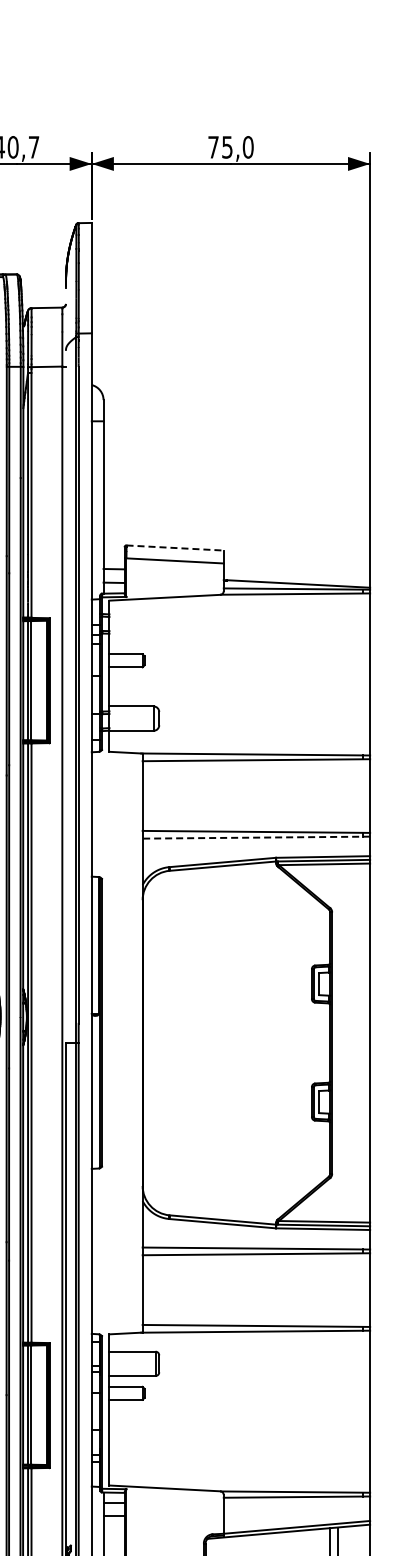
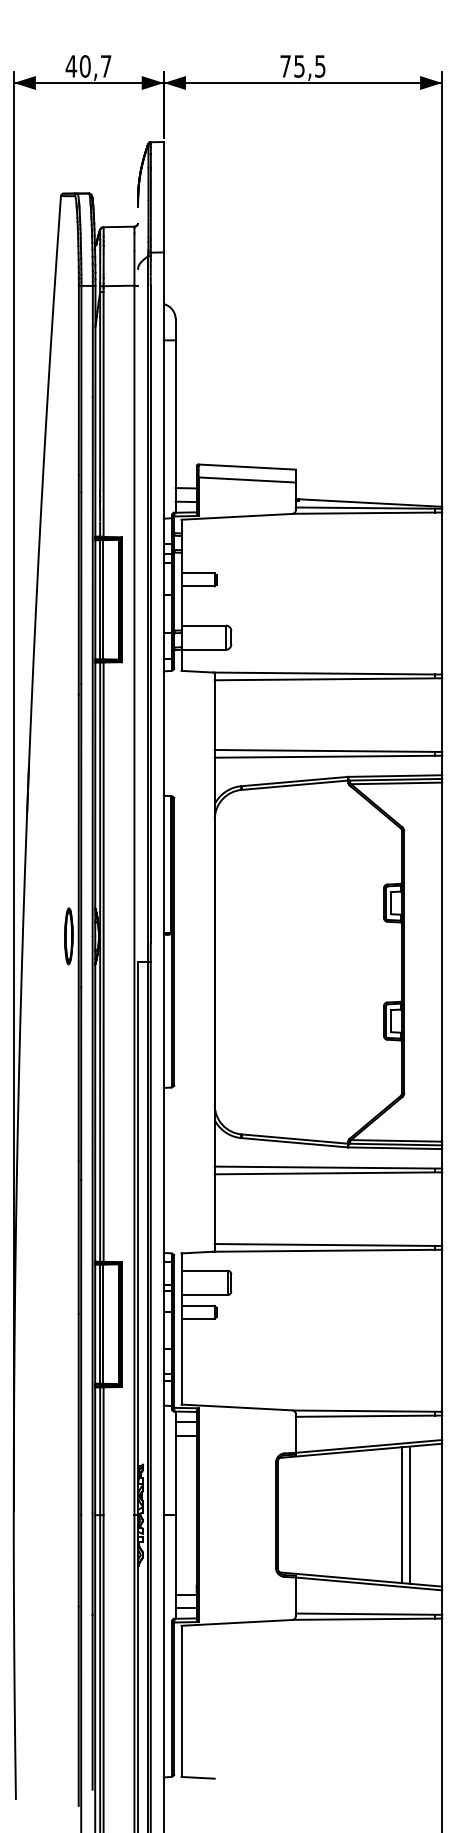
text: (248, 147) -> (320, 66), 75,0 -> 75,5
line: (175, 548) -> (247, 467), dashed -> solid
line: (256, 837) -> (328, 756), dashed -> solid

